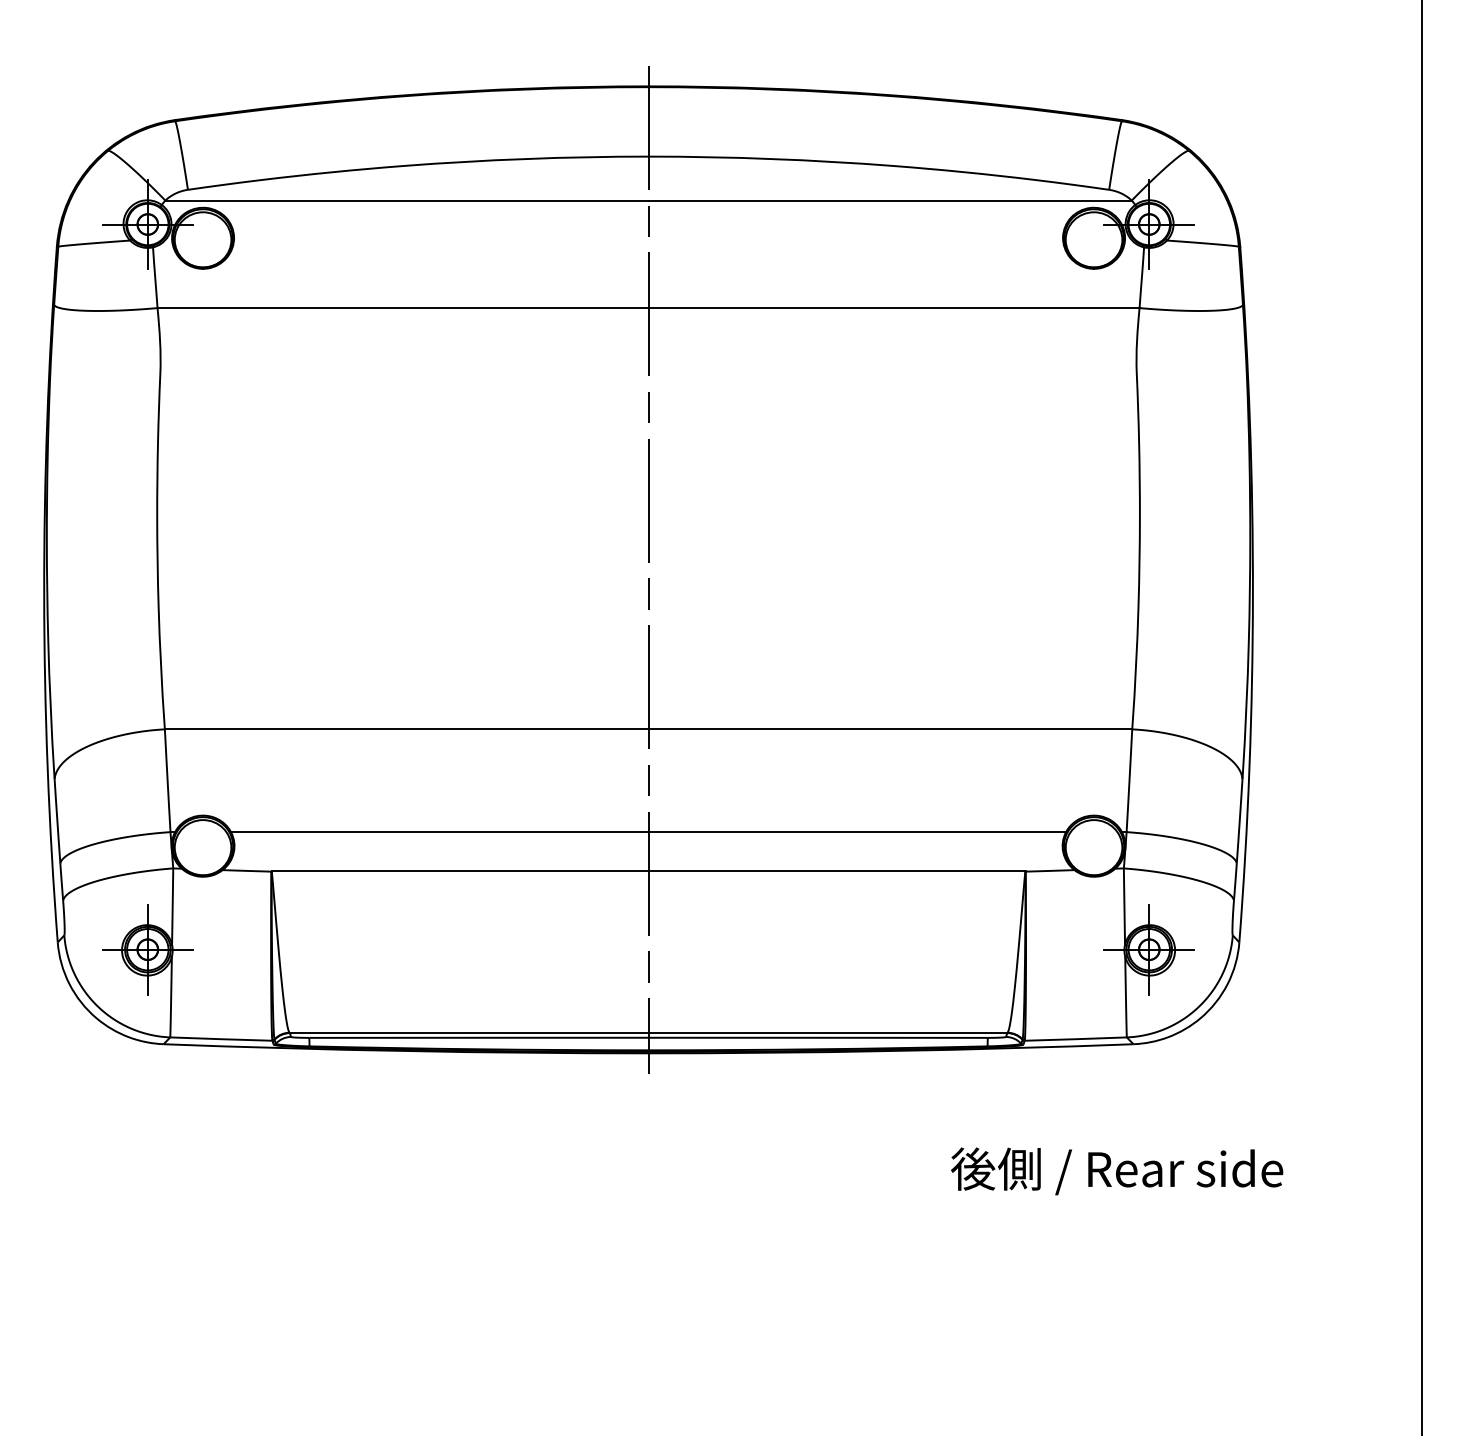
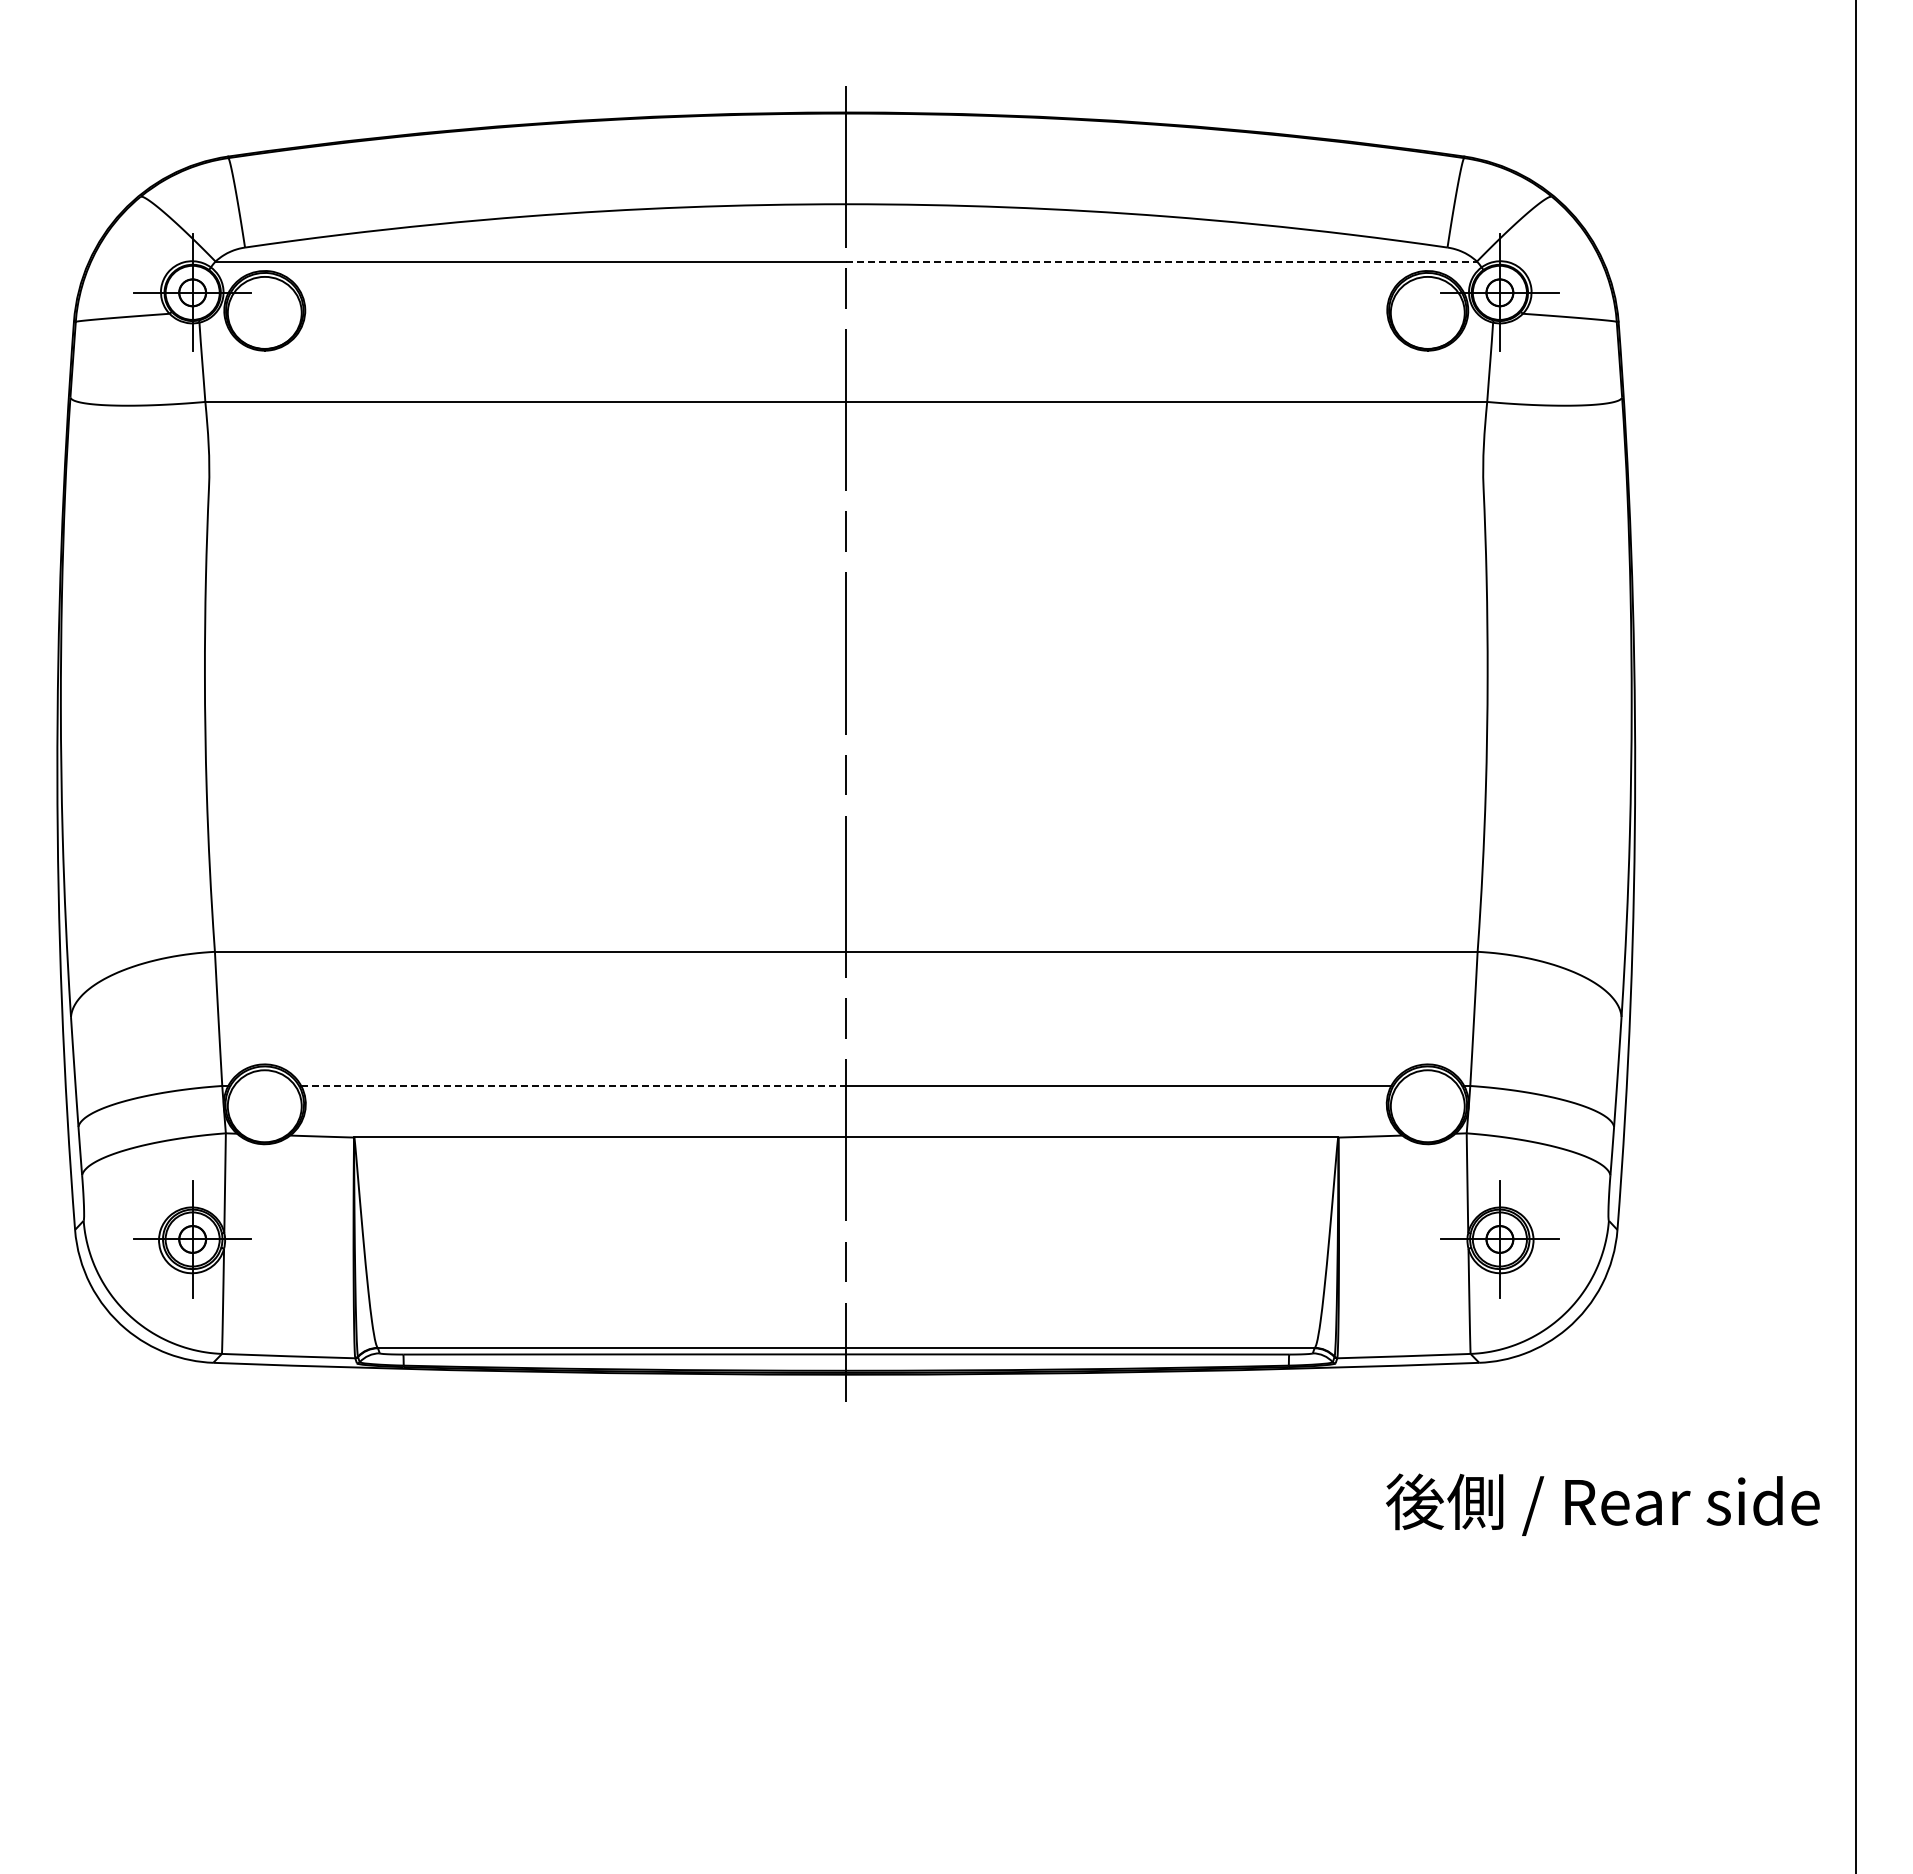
line: (890, 200) -> (1162, 261), solid -> dashed
line: (439, 831) -> (573, 1085), solid -> dashed
text: (1116, 1171) -> (1602, 1504), moved

